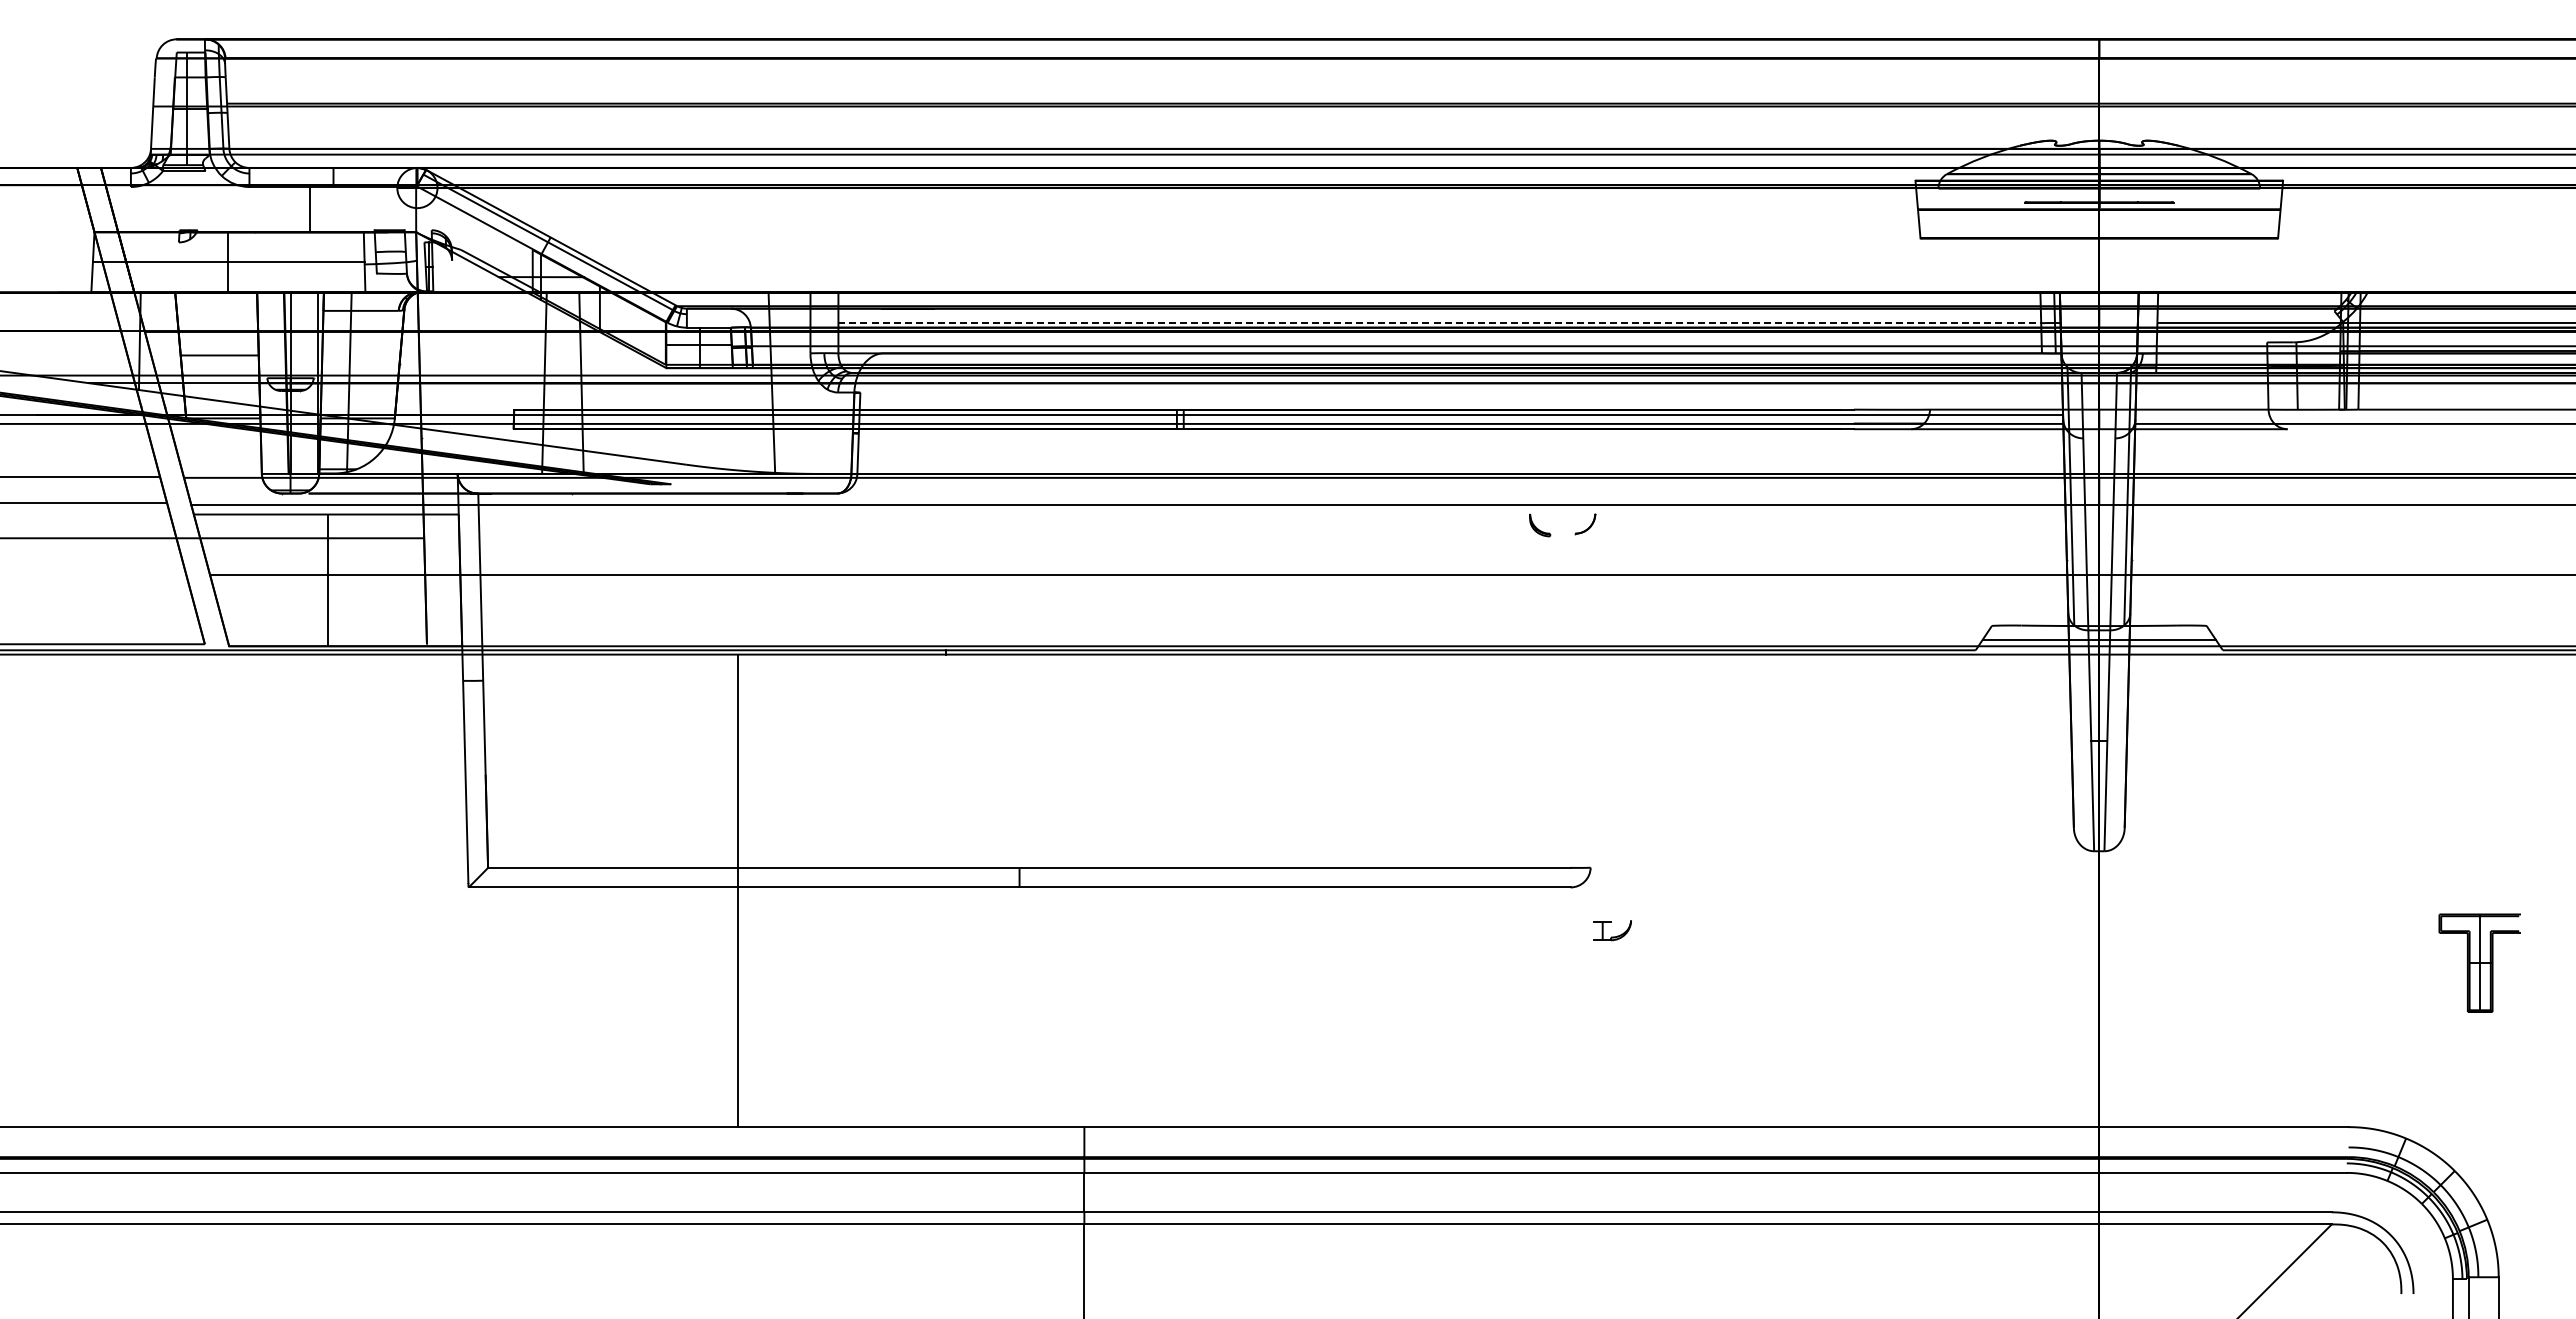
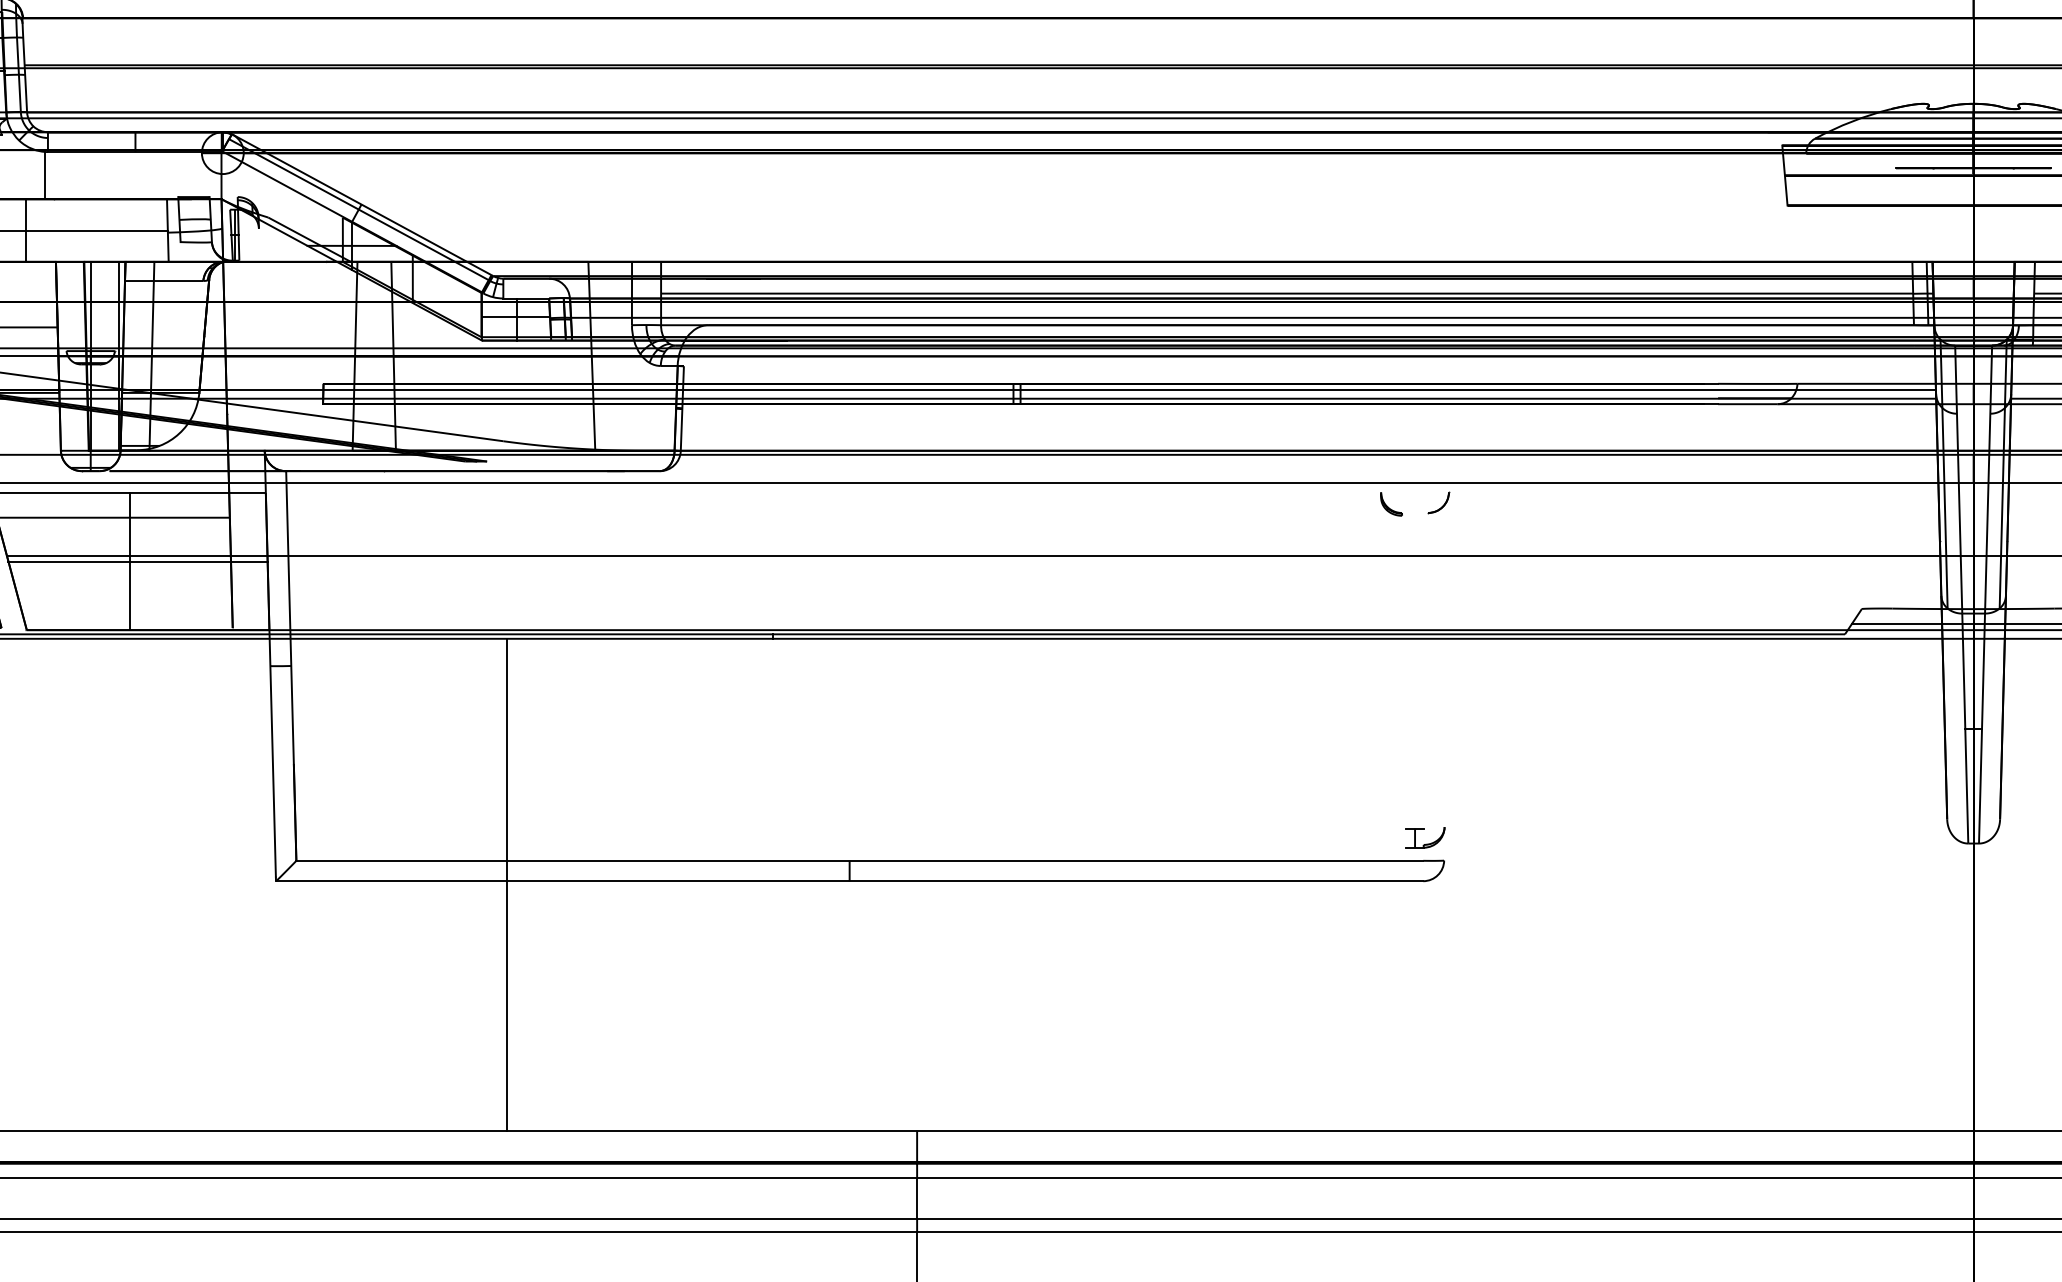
line: (309, 209) -> (44, 175), moved
arc: (1432, 322) -> (1279, 293), dashed -> solid
line: (335, 580) -> (137, 561), added
line: (738, 890) -> (507, 884), moved
part: (1612, 930) -> (1425, 837), moved

